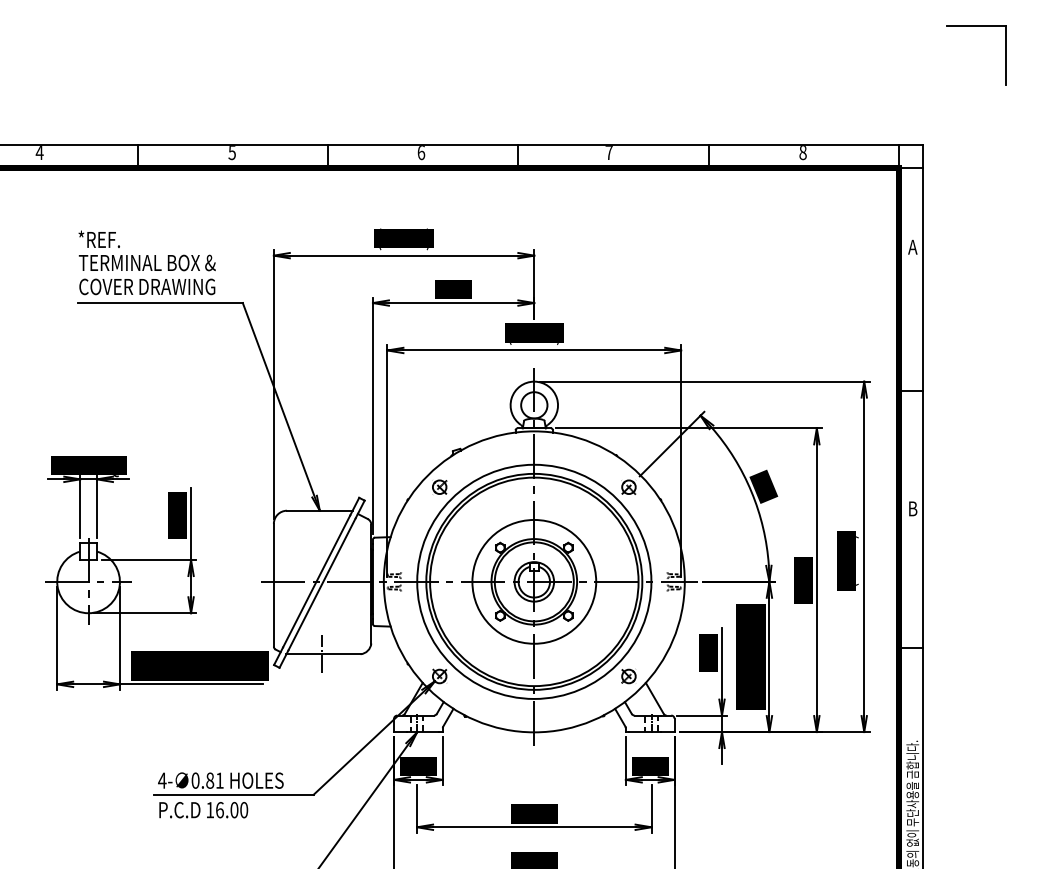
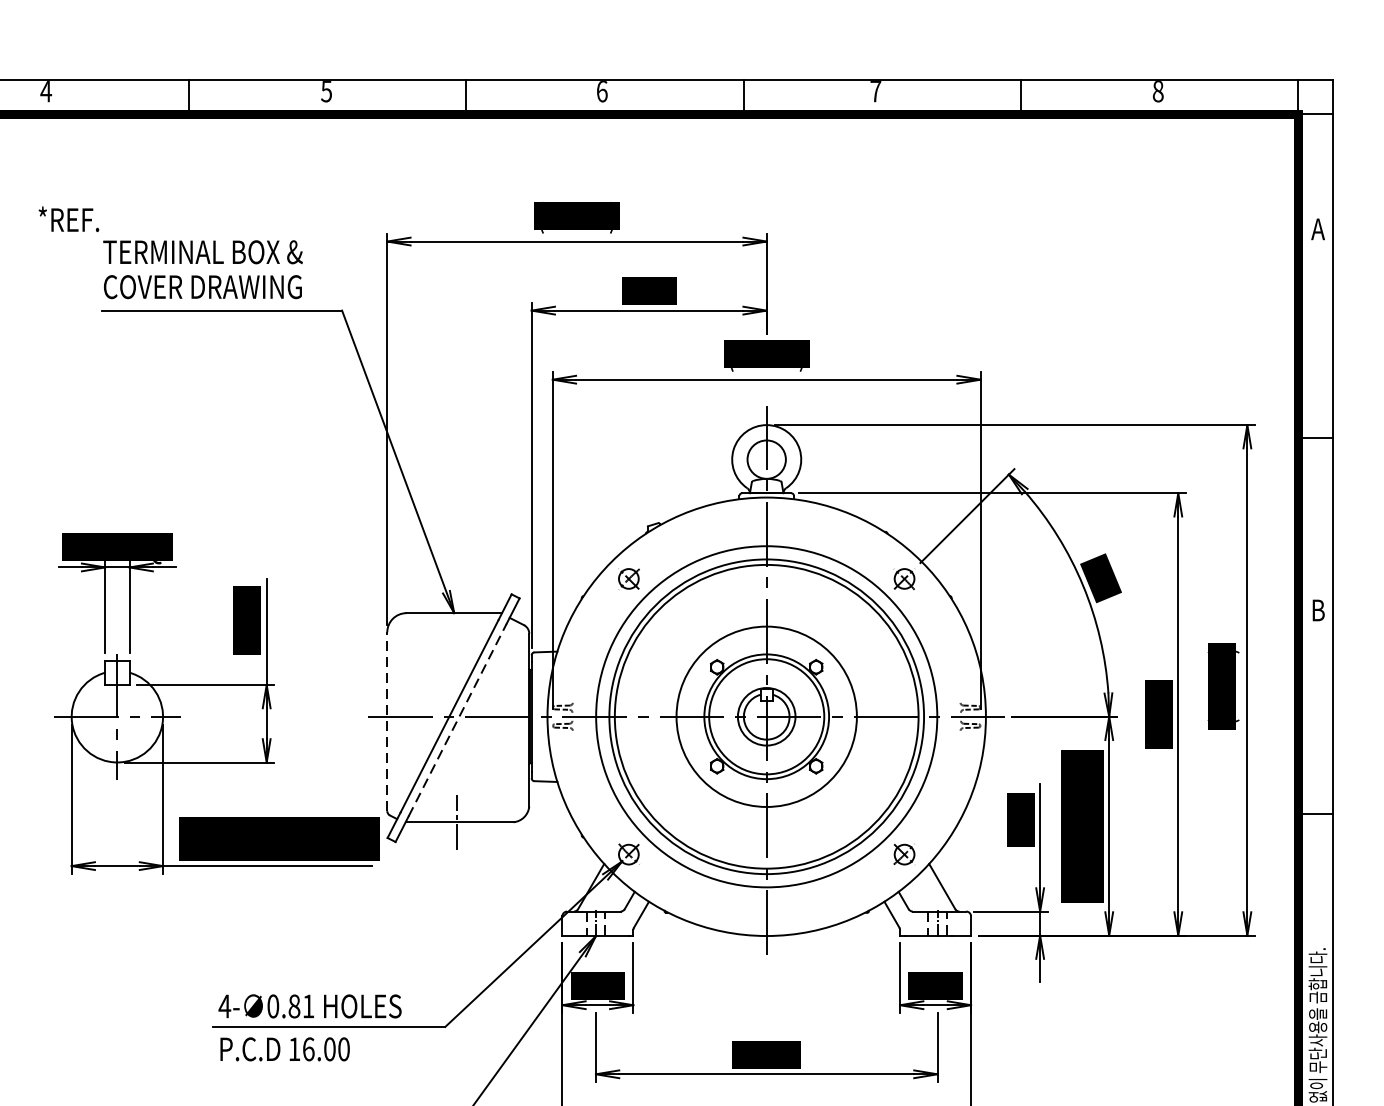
text: (98, 238) -> (67, 218), moved
line: (322, 583) -> (458, 719), solid -> dashed
line: (273, 584) -> (386, 720), solid -> dashed

